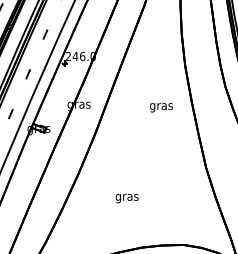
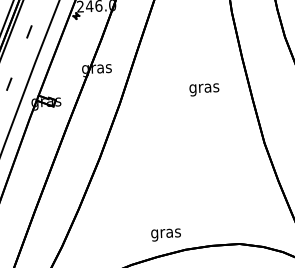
text: (161, 107) -> (204, 89), moved
text: (126, 198) -> (165, 234), moved

